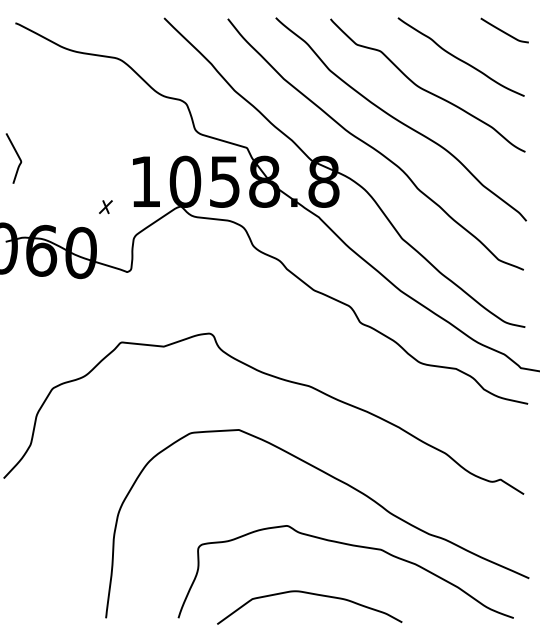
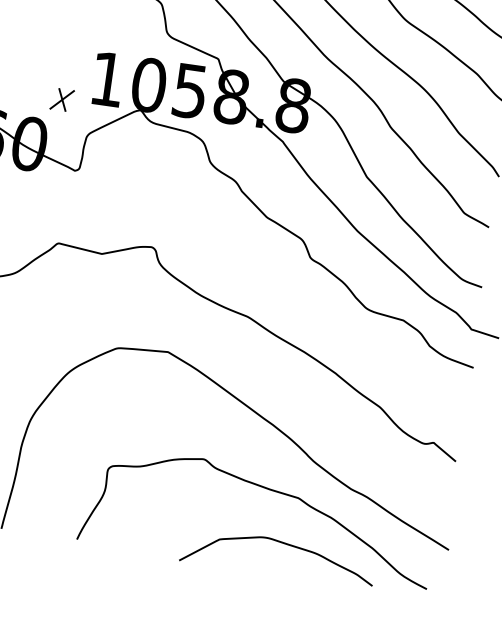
part: (105, 206) -> (61, 99), size x1.67
curve: (309, 594) -> (279, 543), moved

